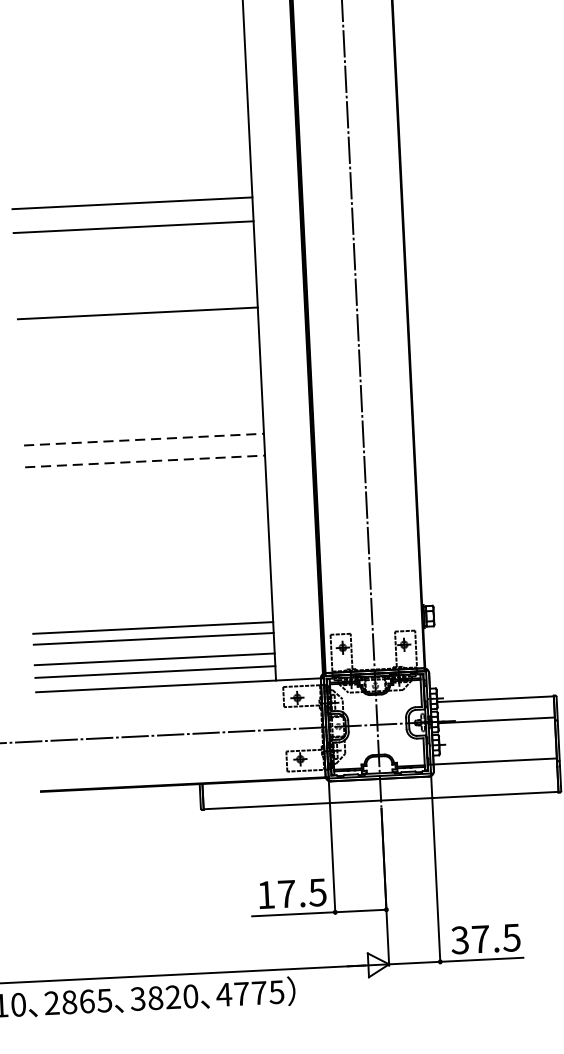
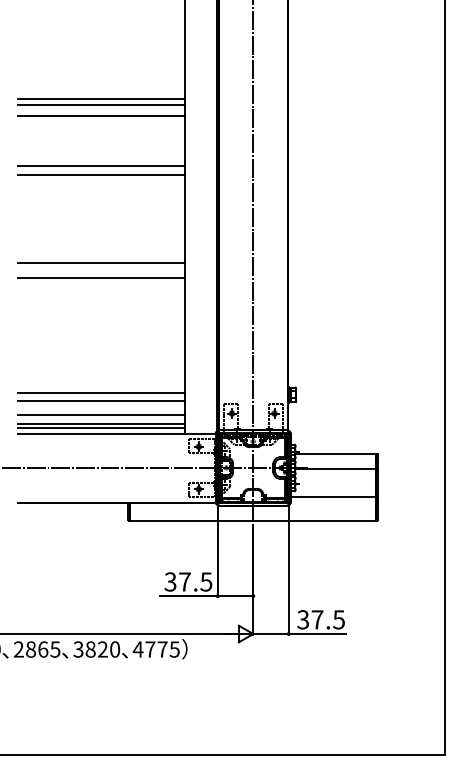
line: (132, 211) -> (101, 104), added
line: (137, 299) -> (101, 165), added
line: (145, 439) -> (102, 262), dashed -> solid
line: (146, 460) -> (102, 277), dashed -> solid
line: (155, 678) -> (101, 428), added
text: (265, 894) -> (170, 581), 17.5 -> 37.5

